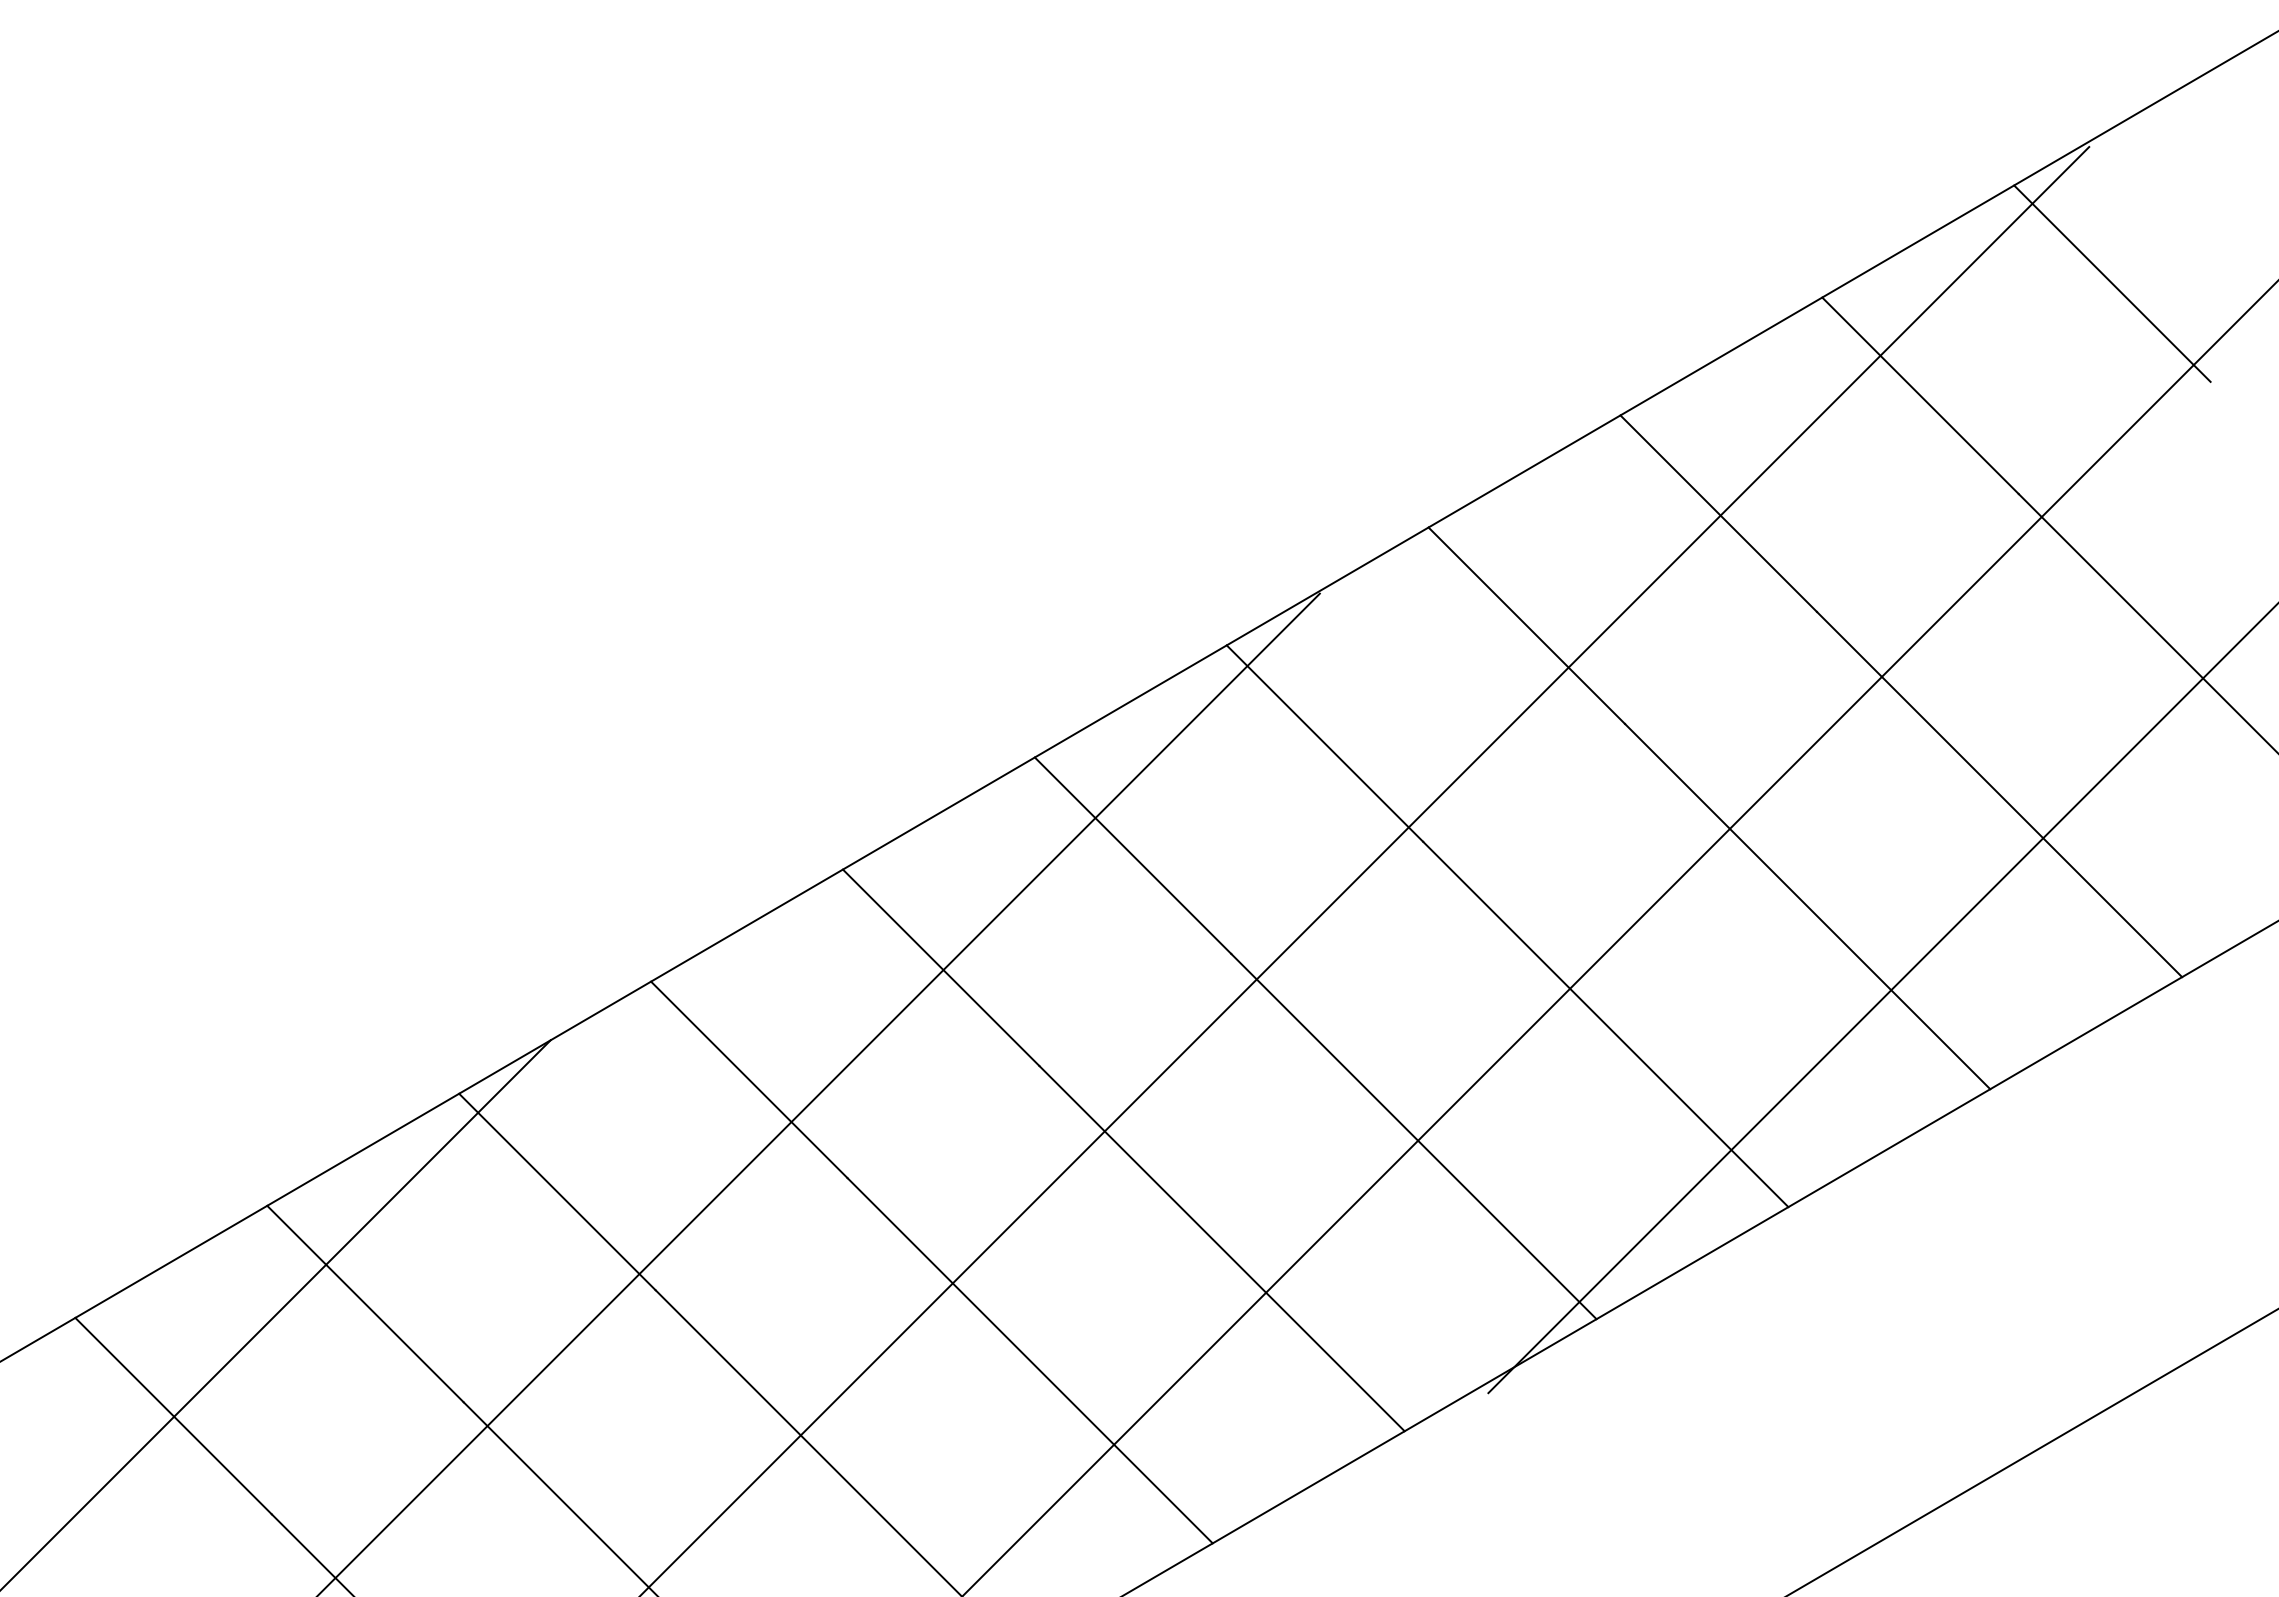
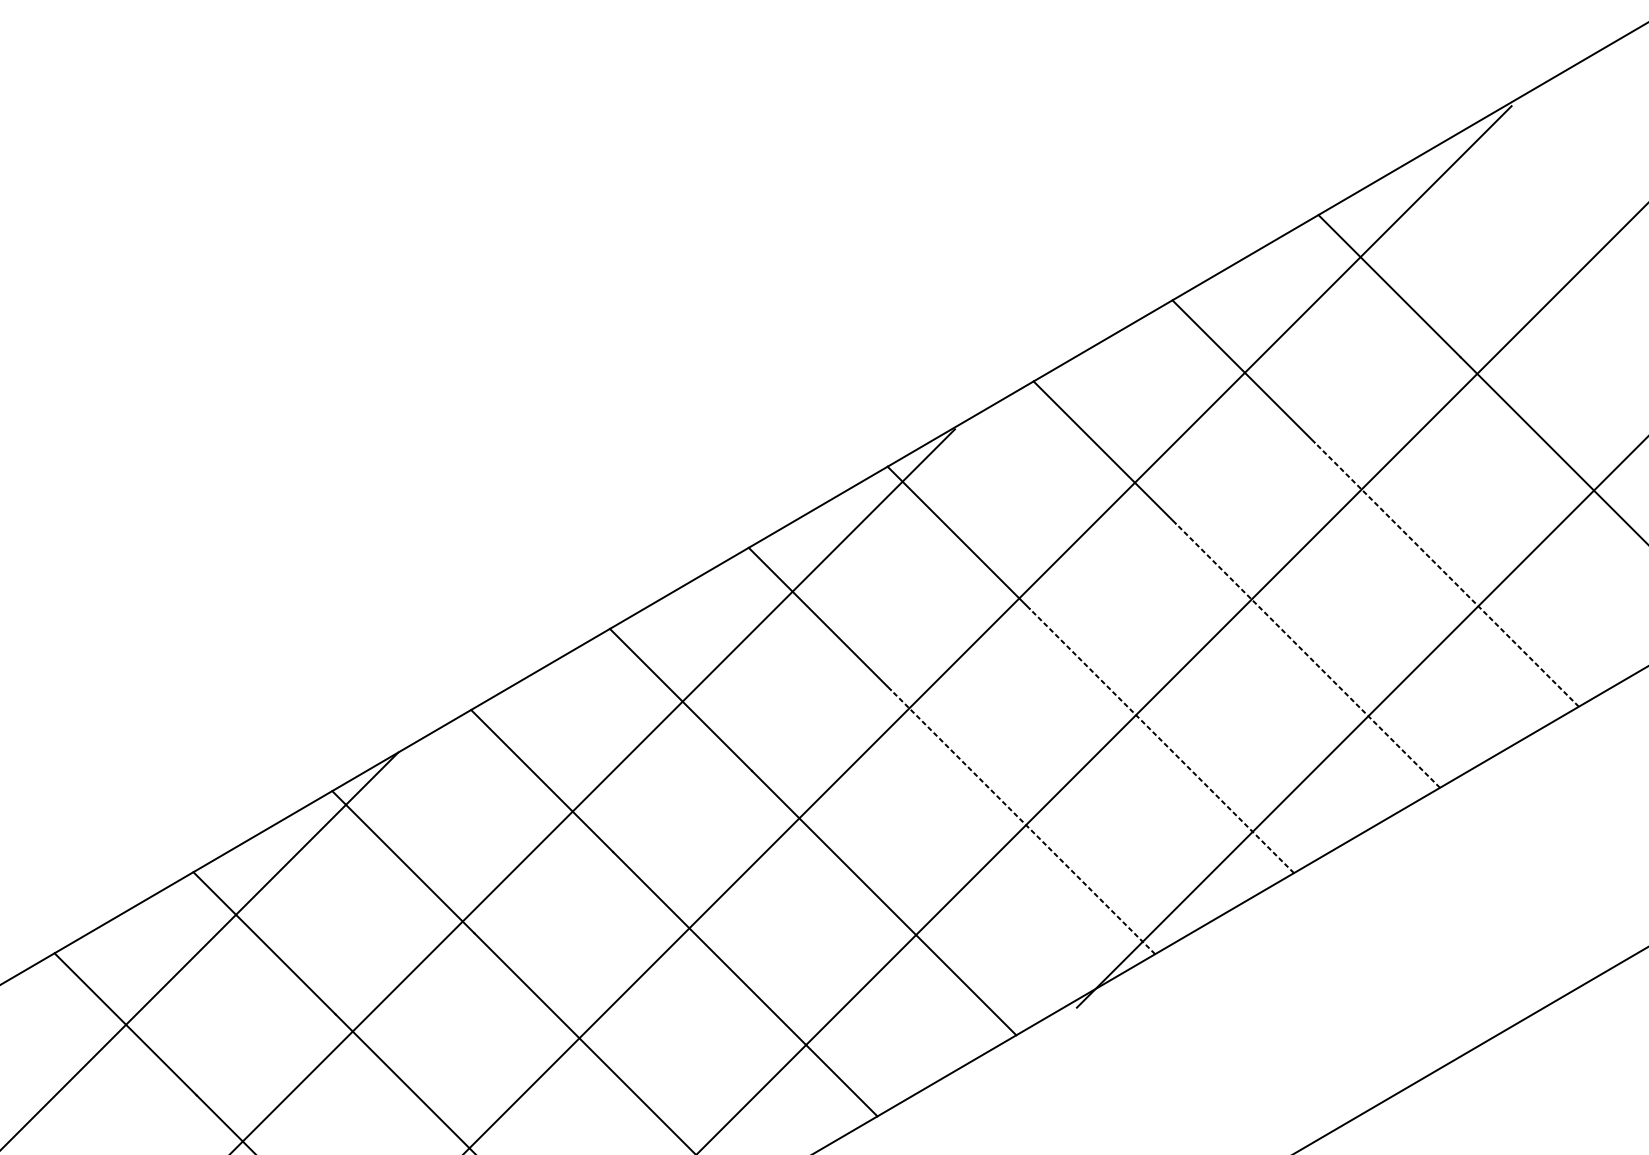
line: (2112, 283) -> (1528, 204), removed
line: (1999, 794) -> (1446, 574), solid -> dashed
line: (1807, 906) -> (1307, 655), solid -> dashed
line: (1605, 1024) -> (1161, 741), solid -> dashed
line: (1413, 1136) -> (1022, 822), solid -> dashed

